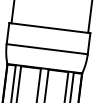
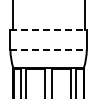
line: (50, 27) -> (49, 29), solid -> dashed
line: (48, 49) -> (49, 49), solid -> dashed

